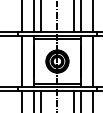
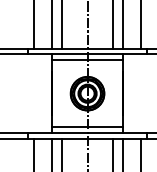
line: (22, 61) -> (34, 93), removed
line: (92, 61) -> (140, 93), removed

